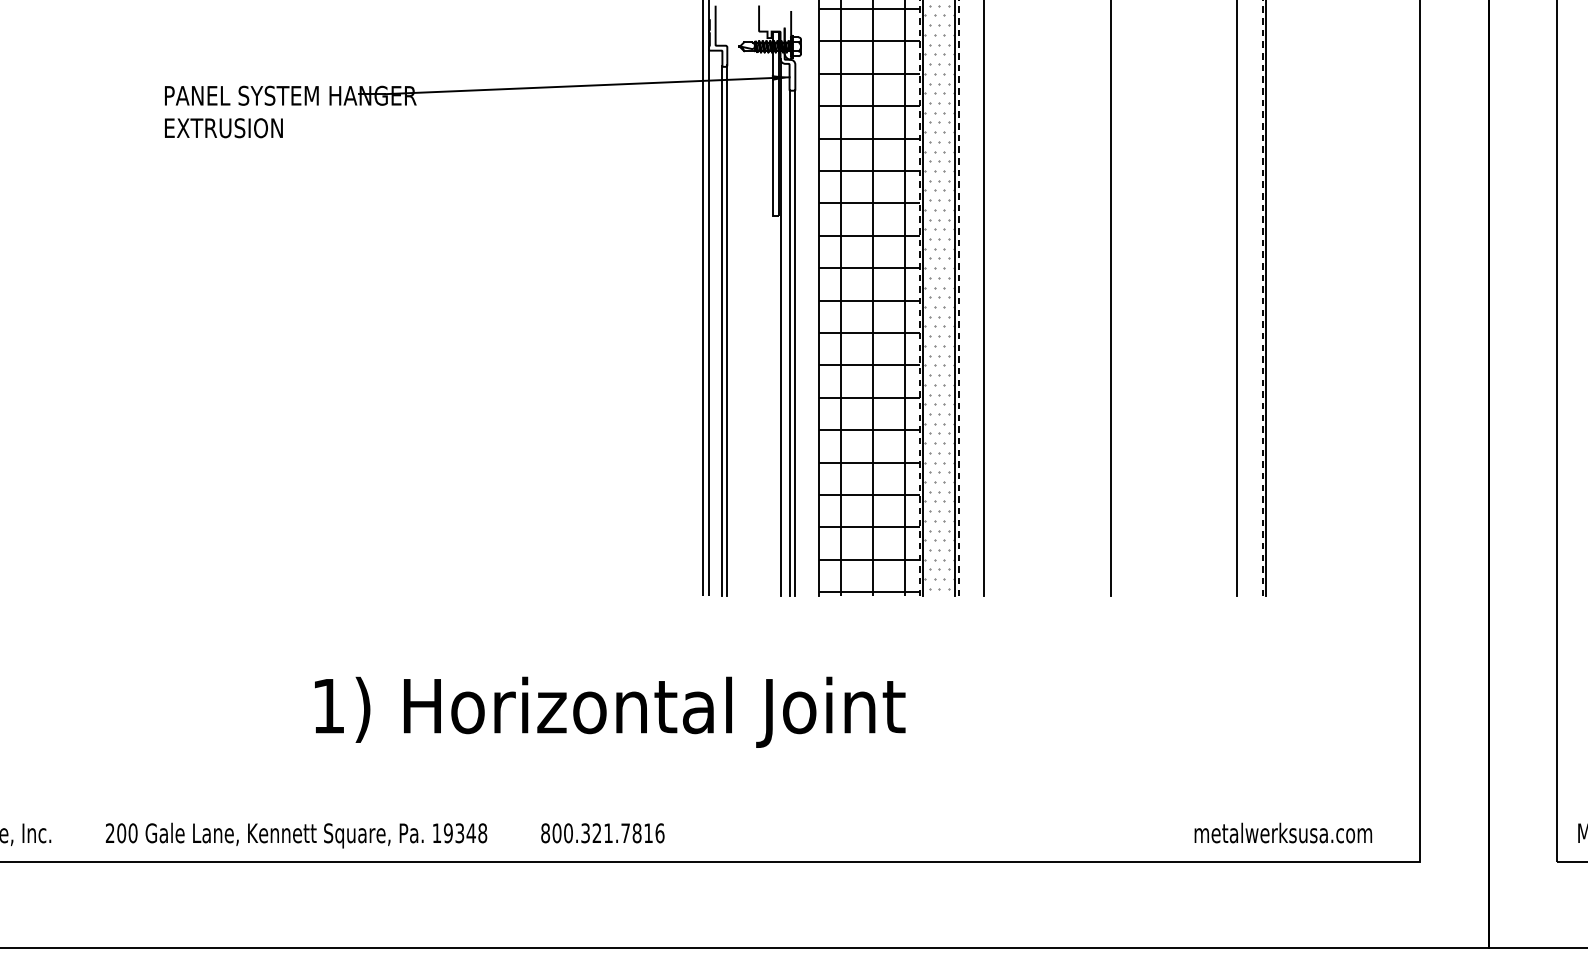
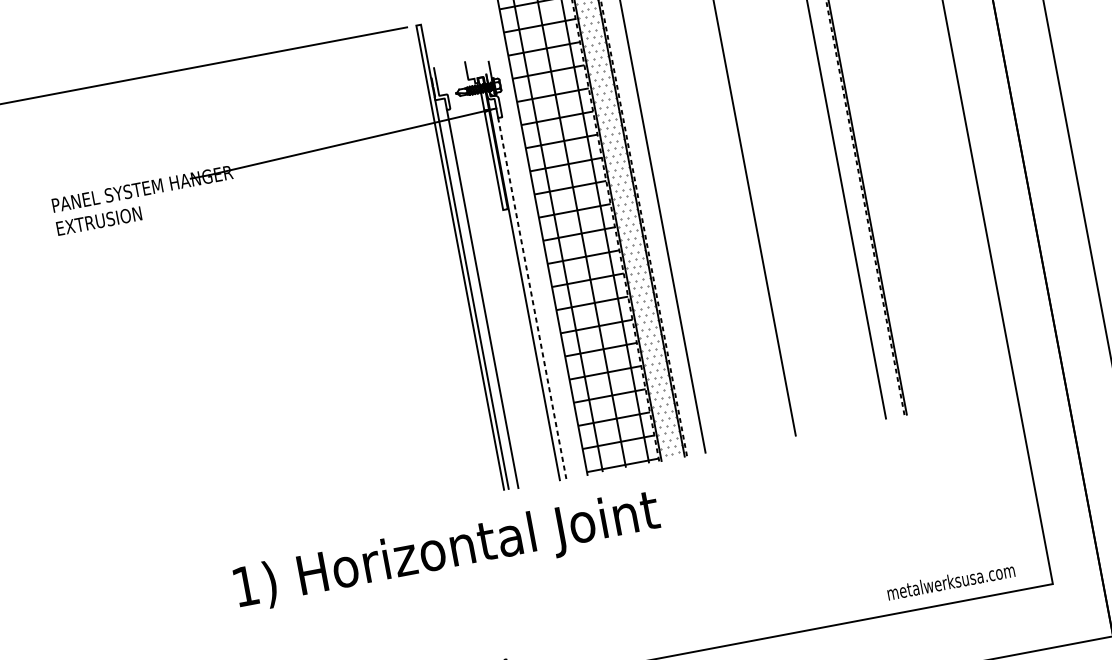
line: (727, 330) -> (486, 297), removed
line: (795, 342) -> (536, 297), removed
line: (789, 343) -> (532, 298), solid -> dashed
text: (610, 711) -> (447, 552), moved

